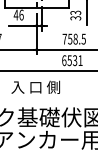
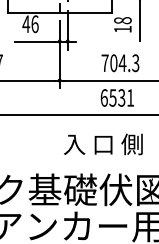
text: (75, 15) -> (122, 24), 33 -> 18
text: (76, 38) -> (124, 62), 758.5 -> 704.3
text: (35, 86) -> (102, 143), moved

